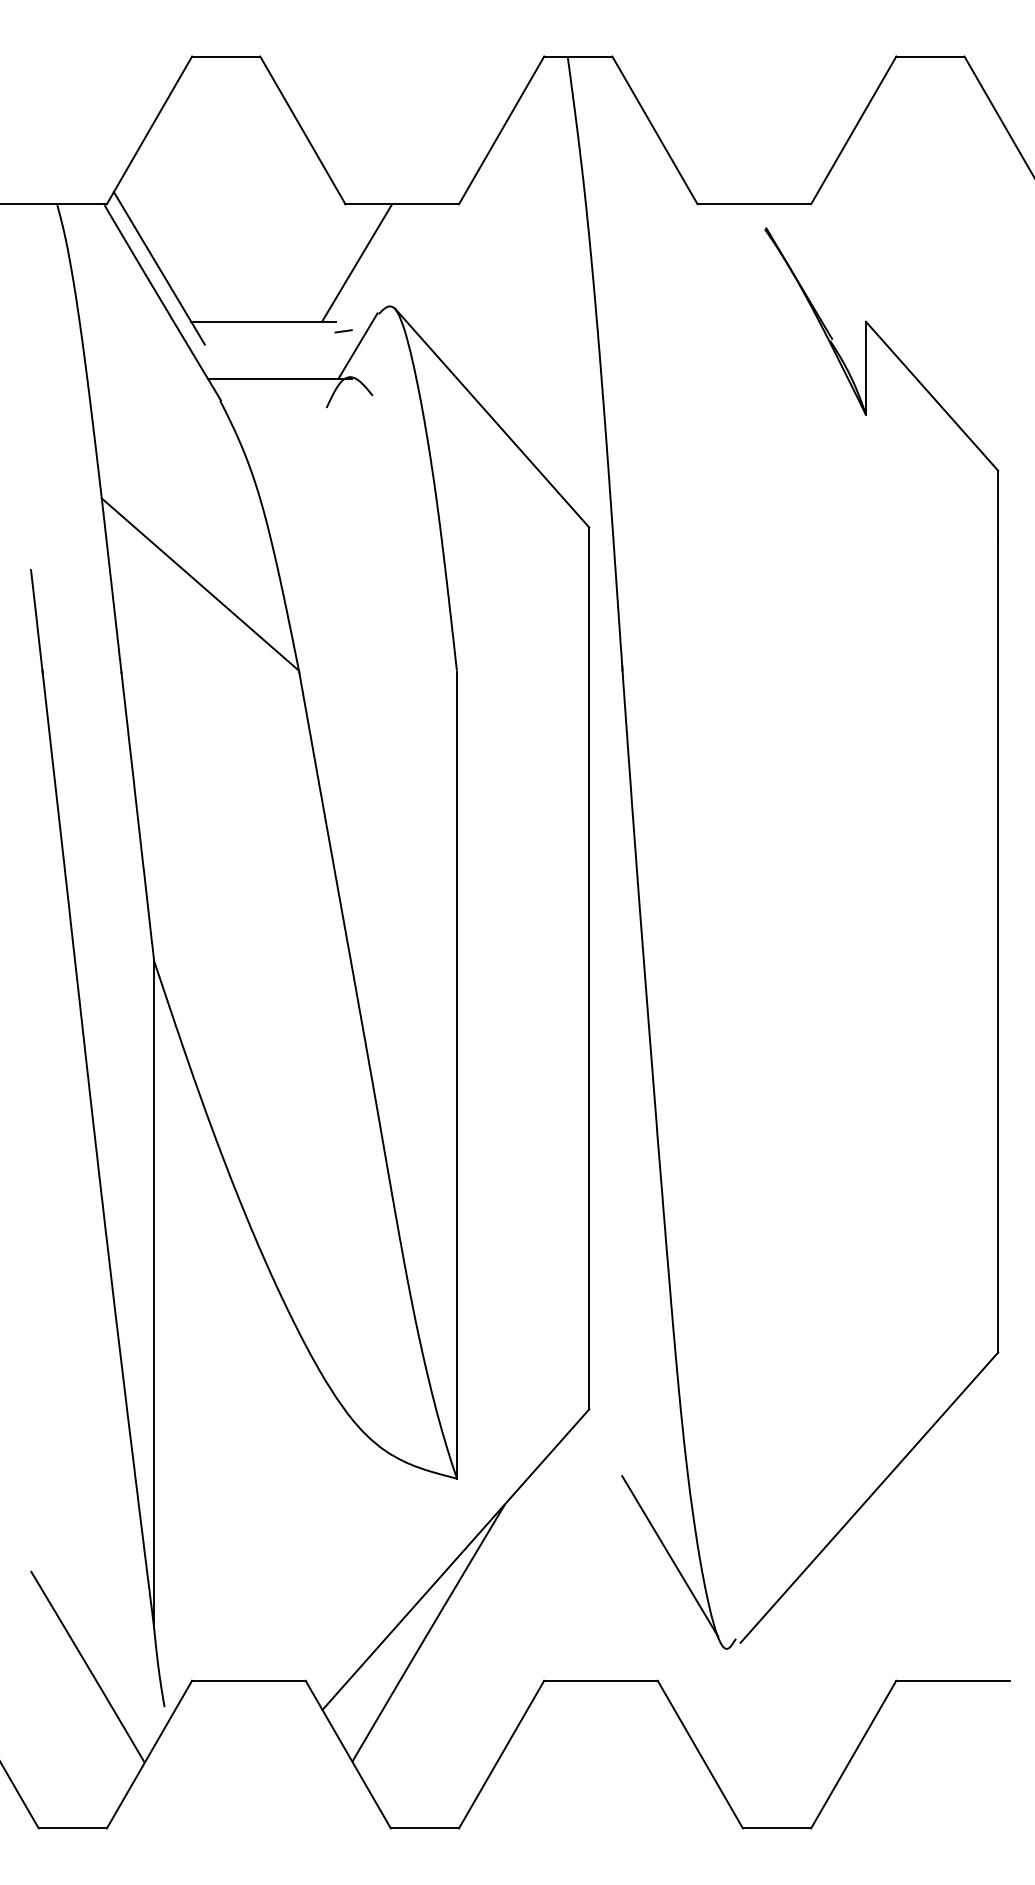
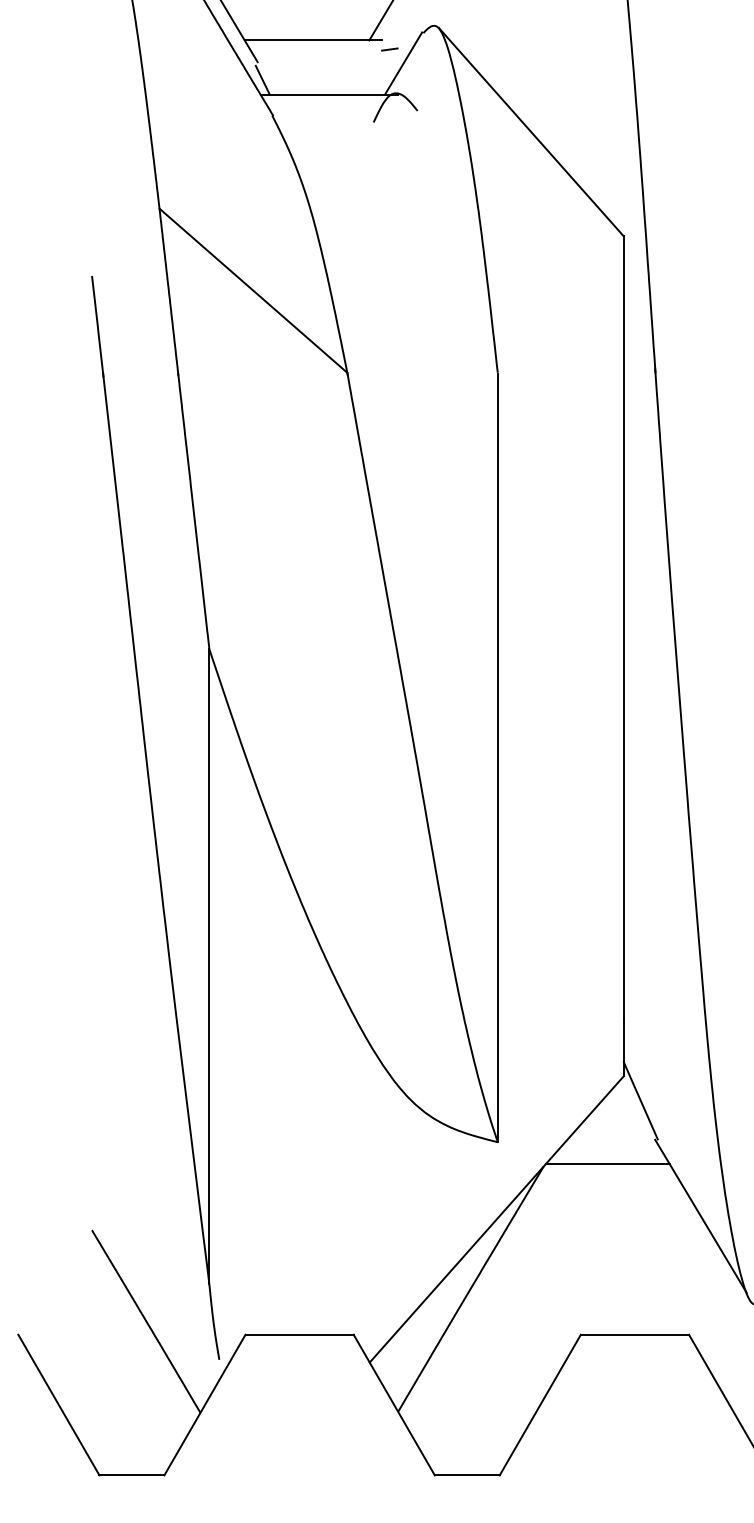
line: (209, 363) -> (262, 80), added
line: (606, 1434) -> (640, 1100), added
line: (572, 1501) -> (607, 1164), added

